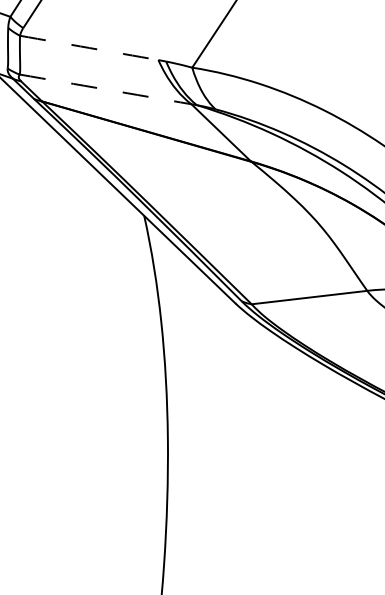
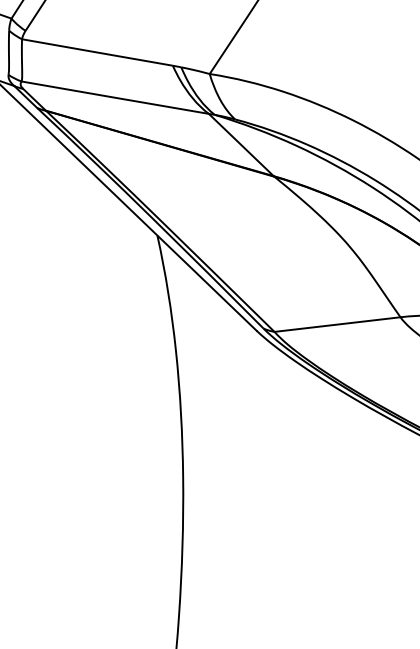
arc: (89, 47) -> (97, 52), dashed -> solid
arc: (105, 89) -> (115, 97), dashed -> solid

